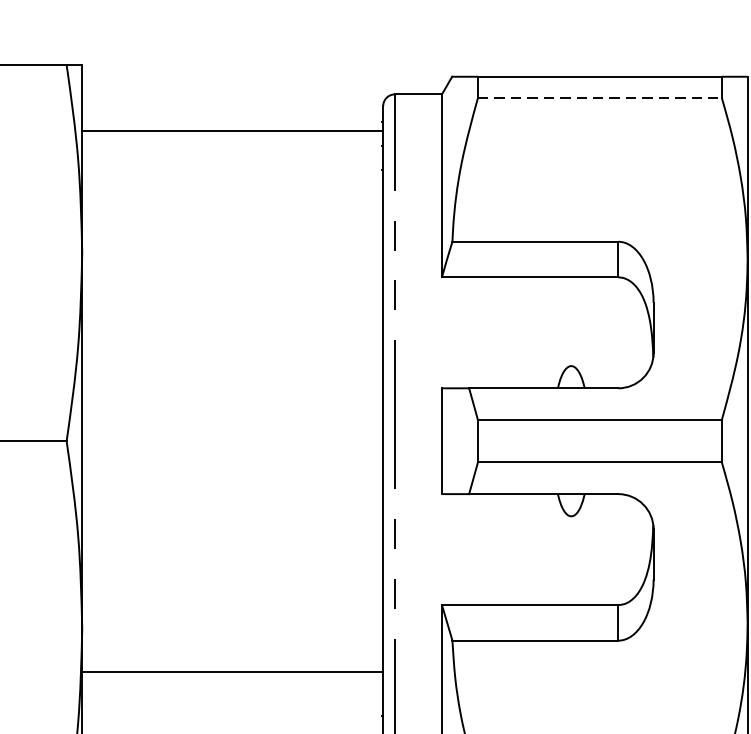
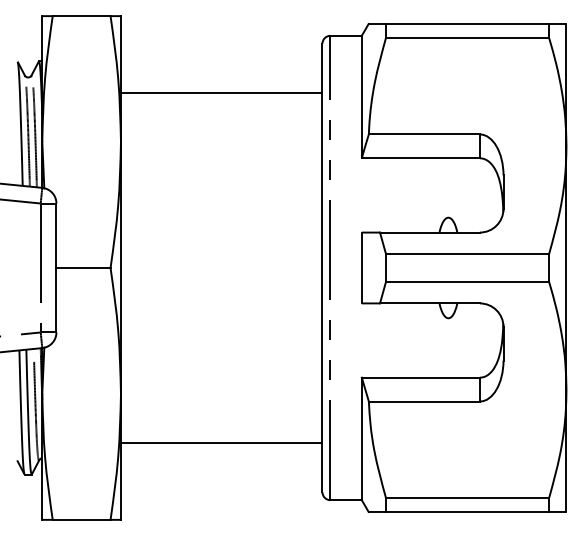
line: (599, 98) -> (467, 38), dashed -> solid
line: (232, 131) -> (221, 93), moved
line: (232, 671) -> (221, 442), moved

